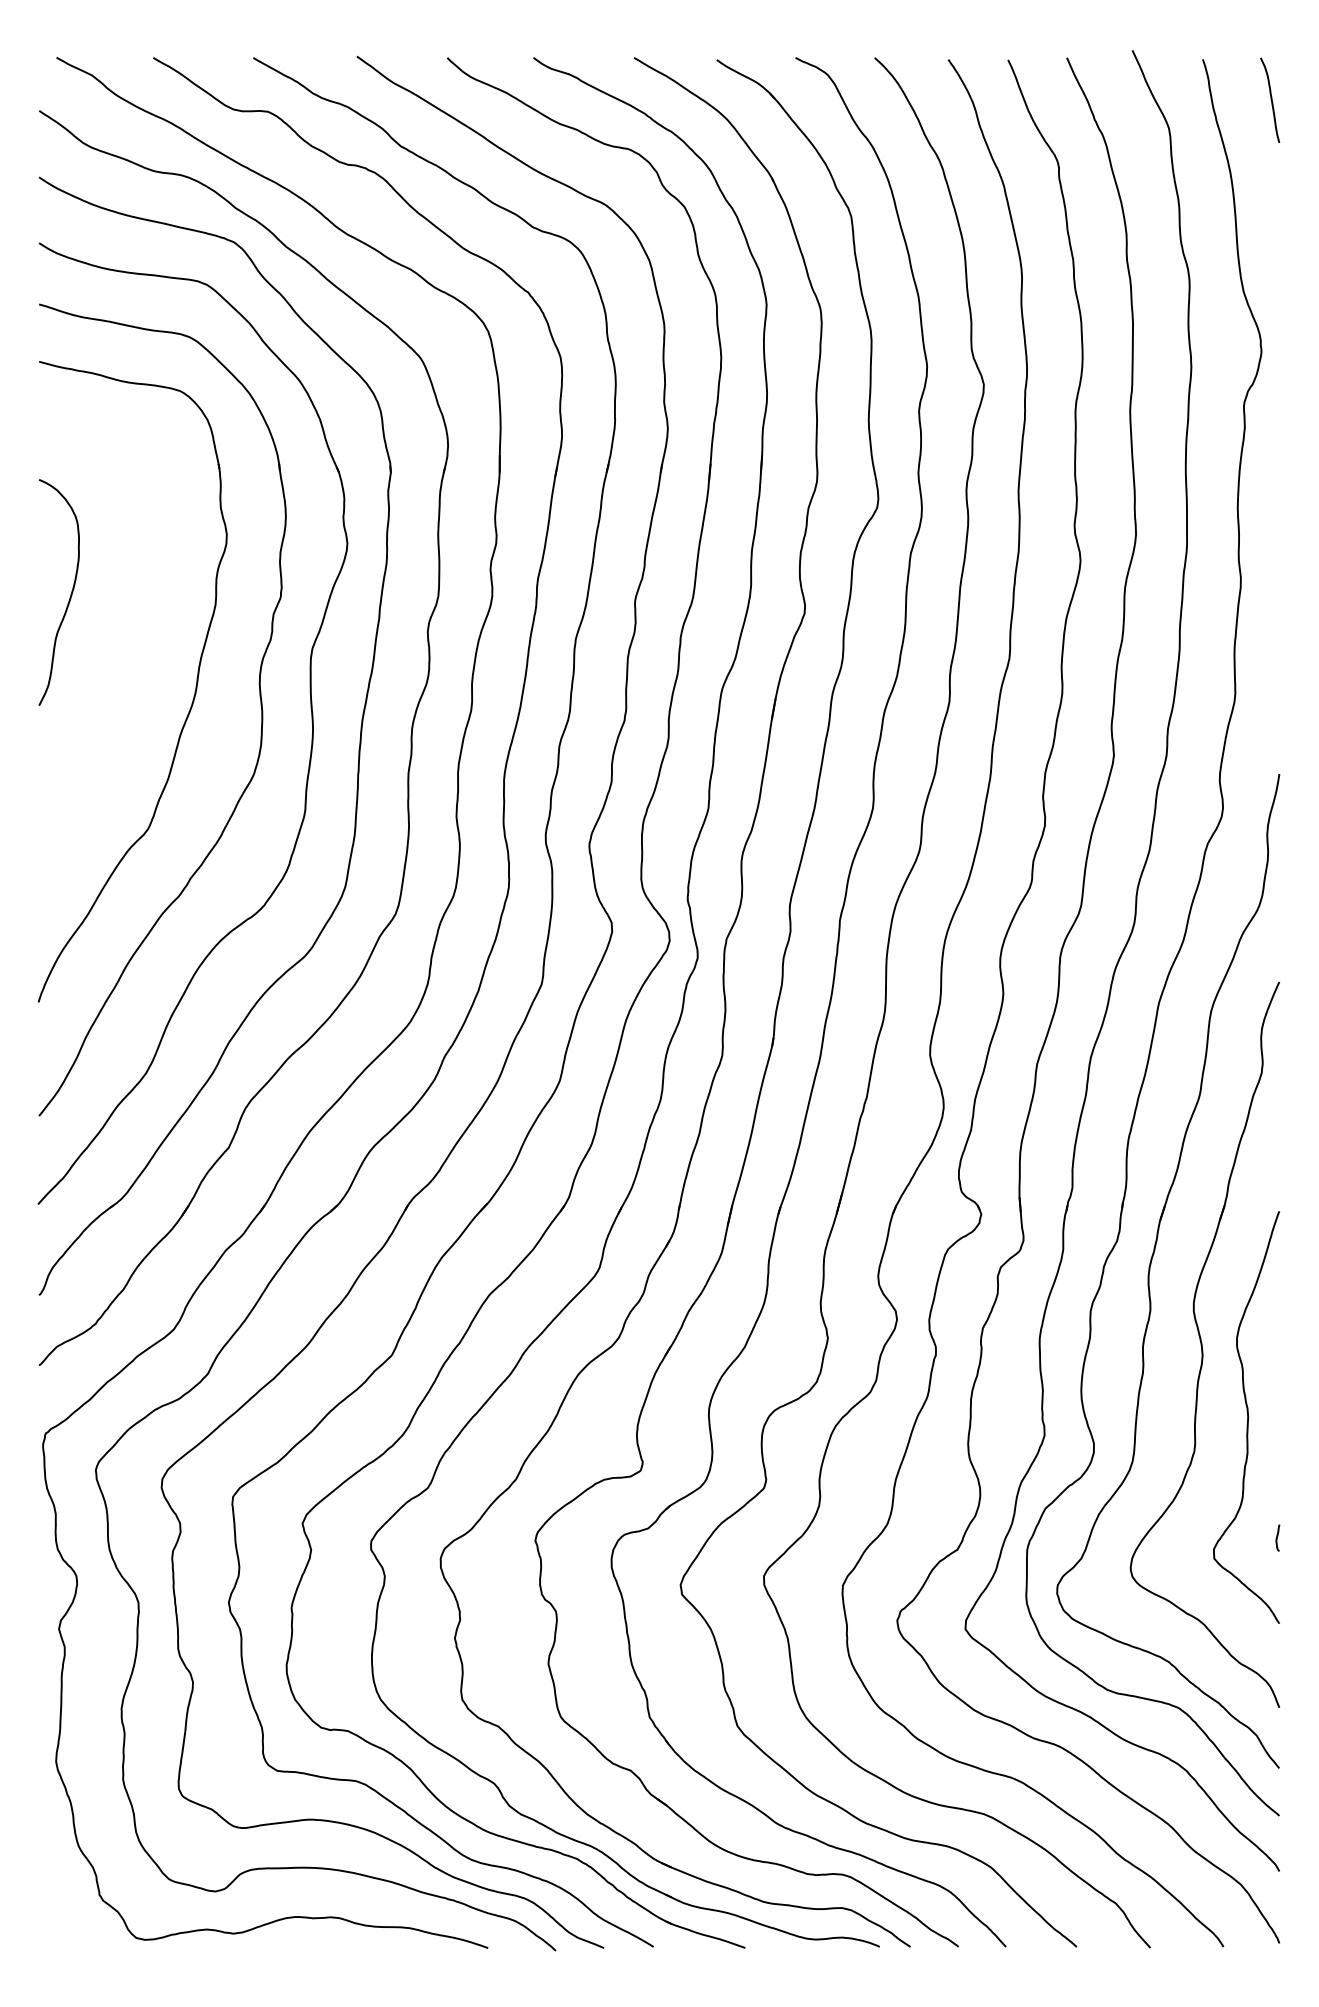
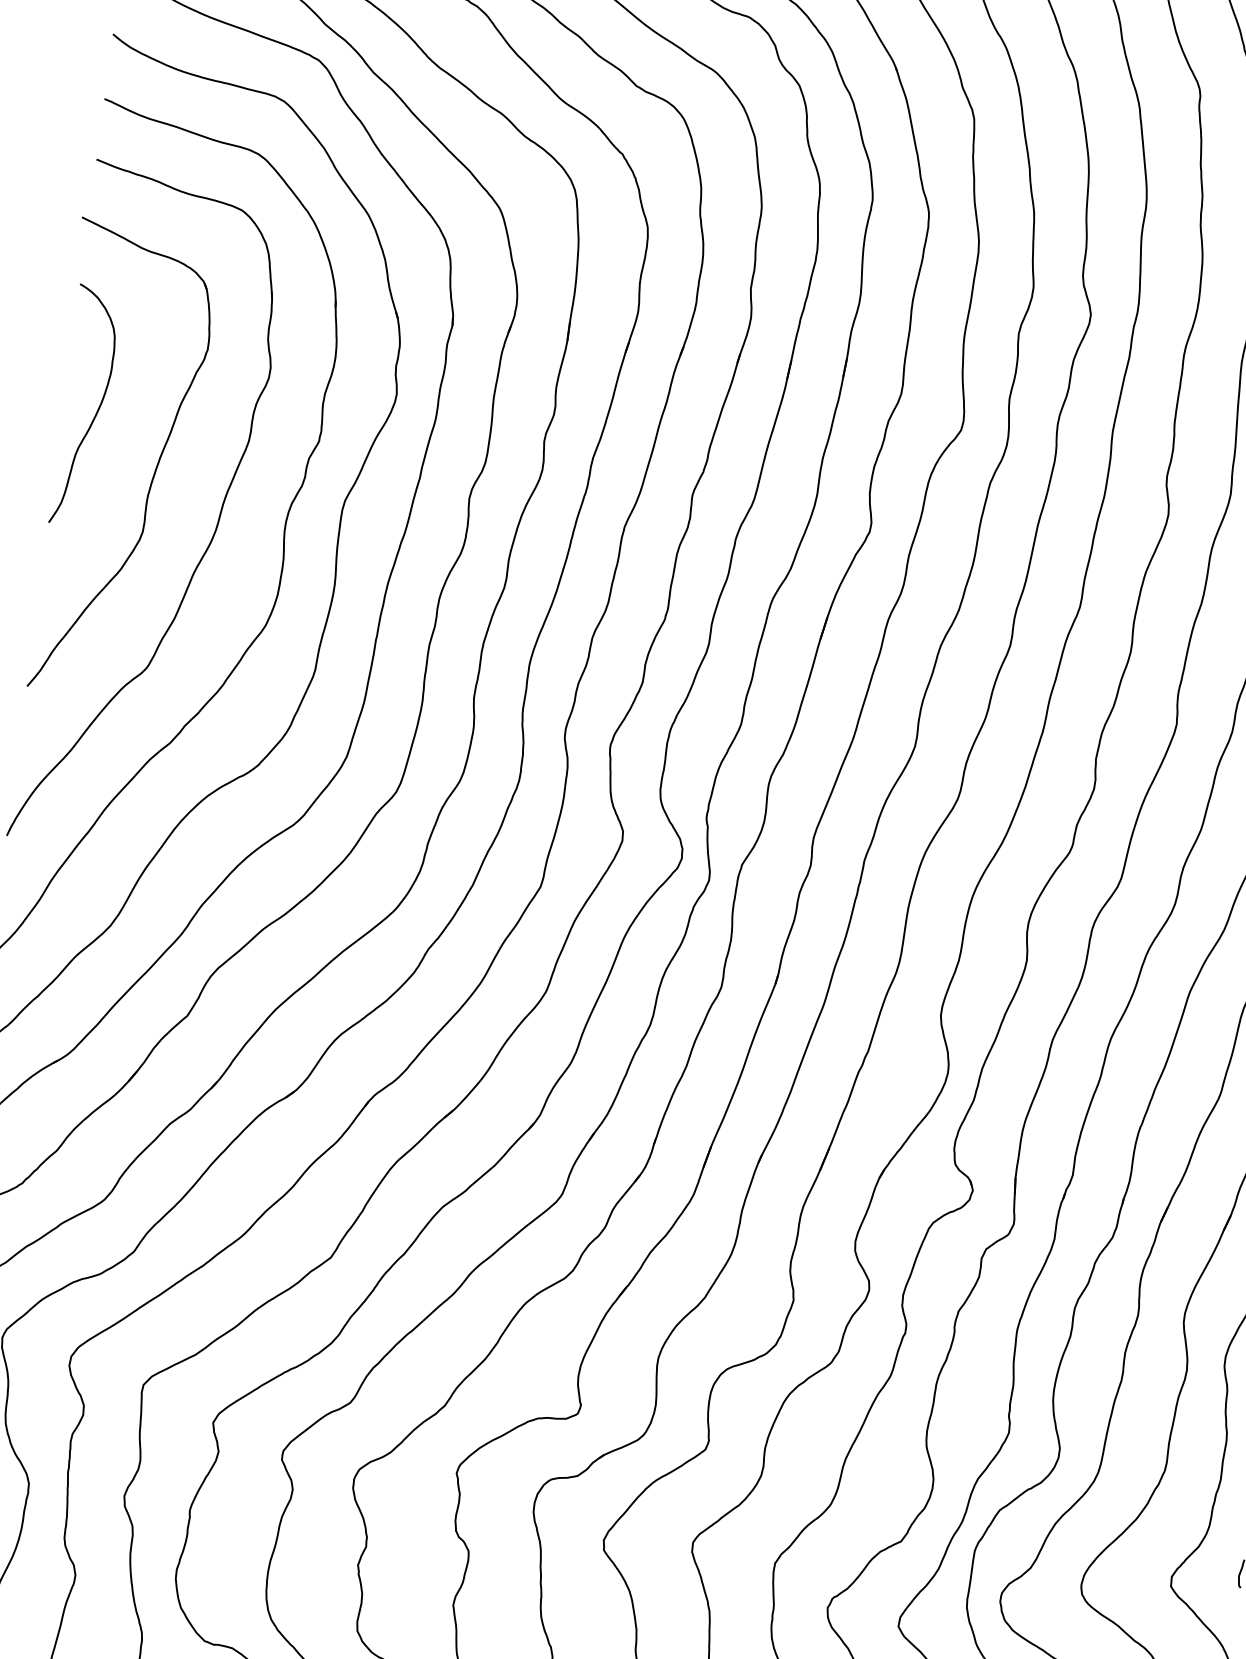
part: (131, 642) -> (155, 468), added

